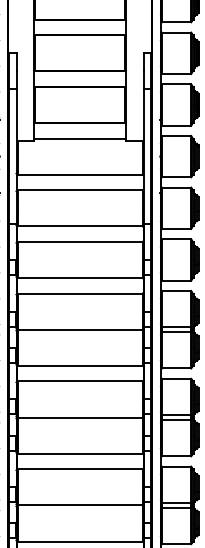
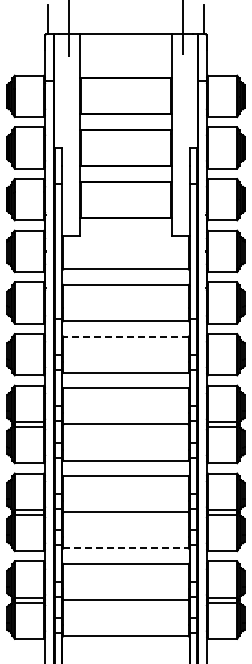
line: (79, 138) -> (125, 233), removed
line: (79, 241) -> (125, 336), solid -> dashed
line: (79, 453) -> (125, 548), solid -> dashed

